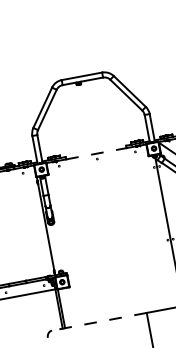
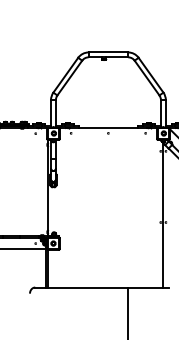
line: (96, 154) -> (108, 128), dashed -> solid
line: (99, 321) -> (81, 287), dashed -> solid

